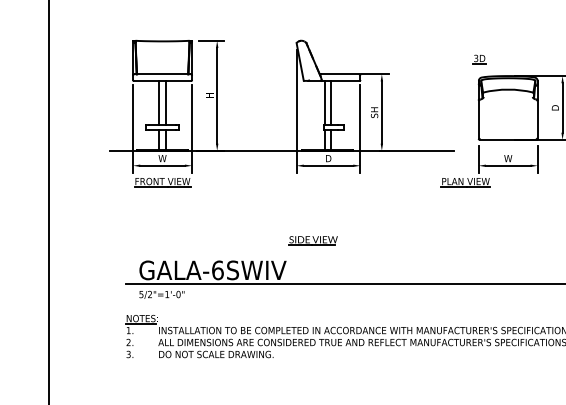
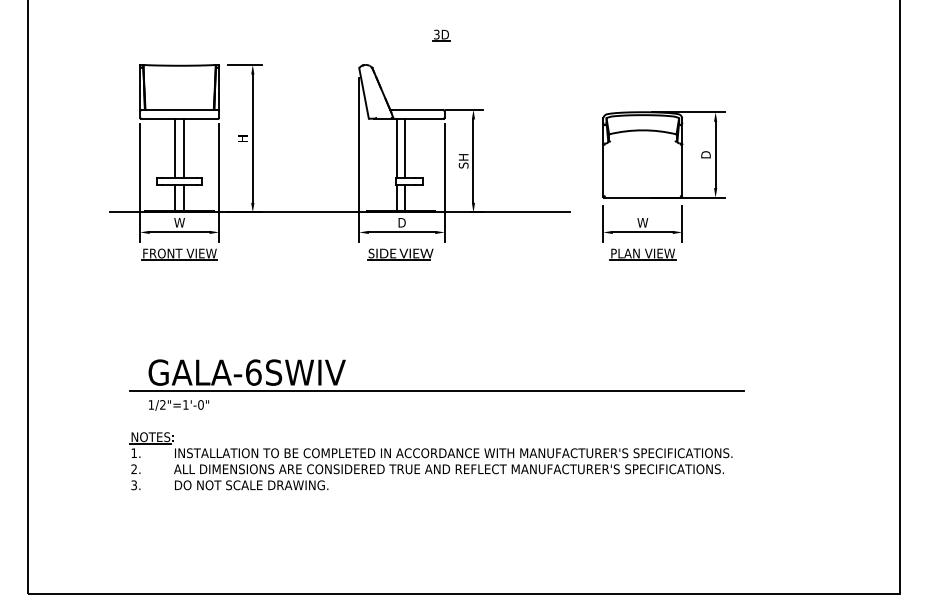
part: (479, 59) -> (441, 35), moved
part: (465, 182) -> (642, 254), moved
part: (313, 240) -> (400, 254), moved
text: (141, 294) -> (151, 404), 5/2"=1'-0" -> 1/2"=1'-0"

